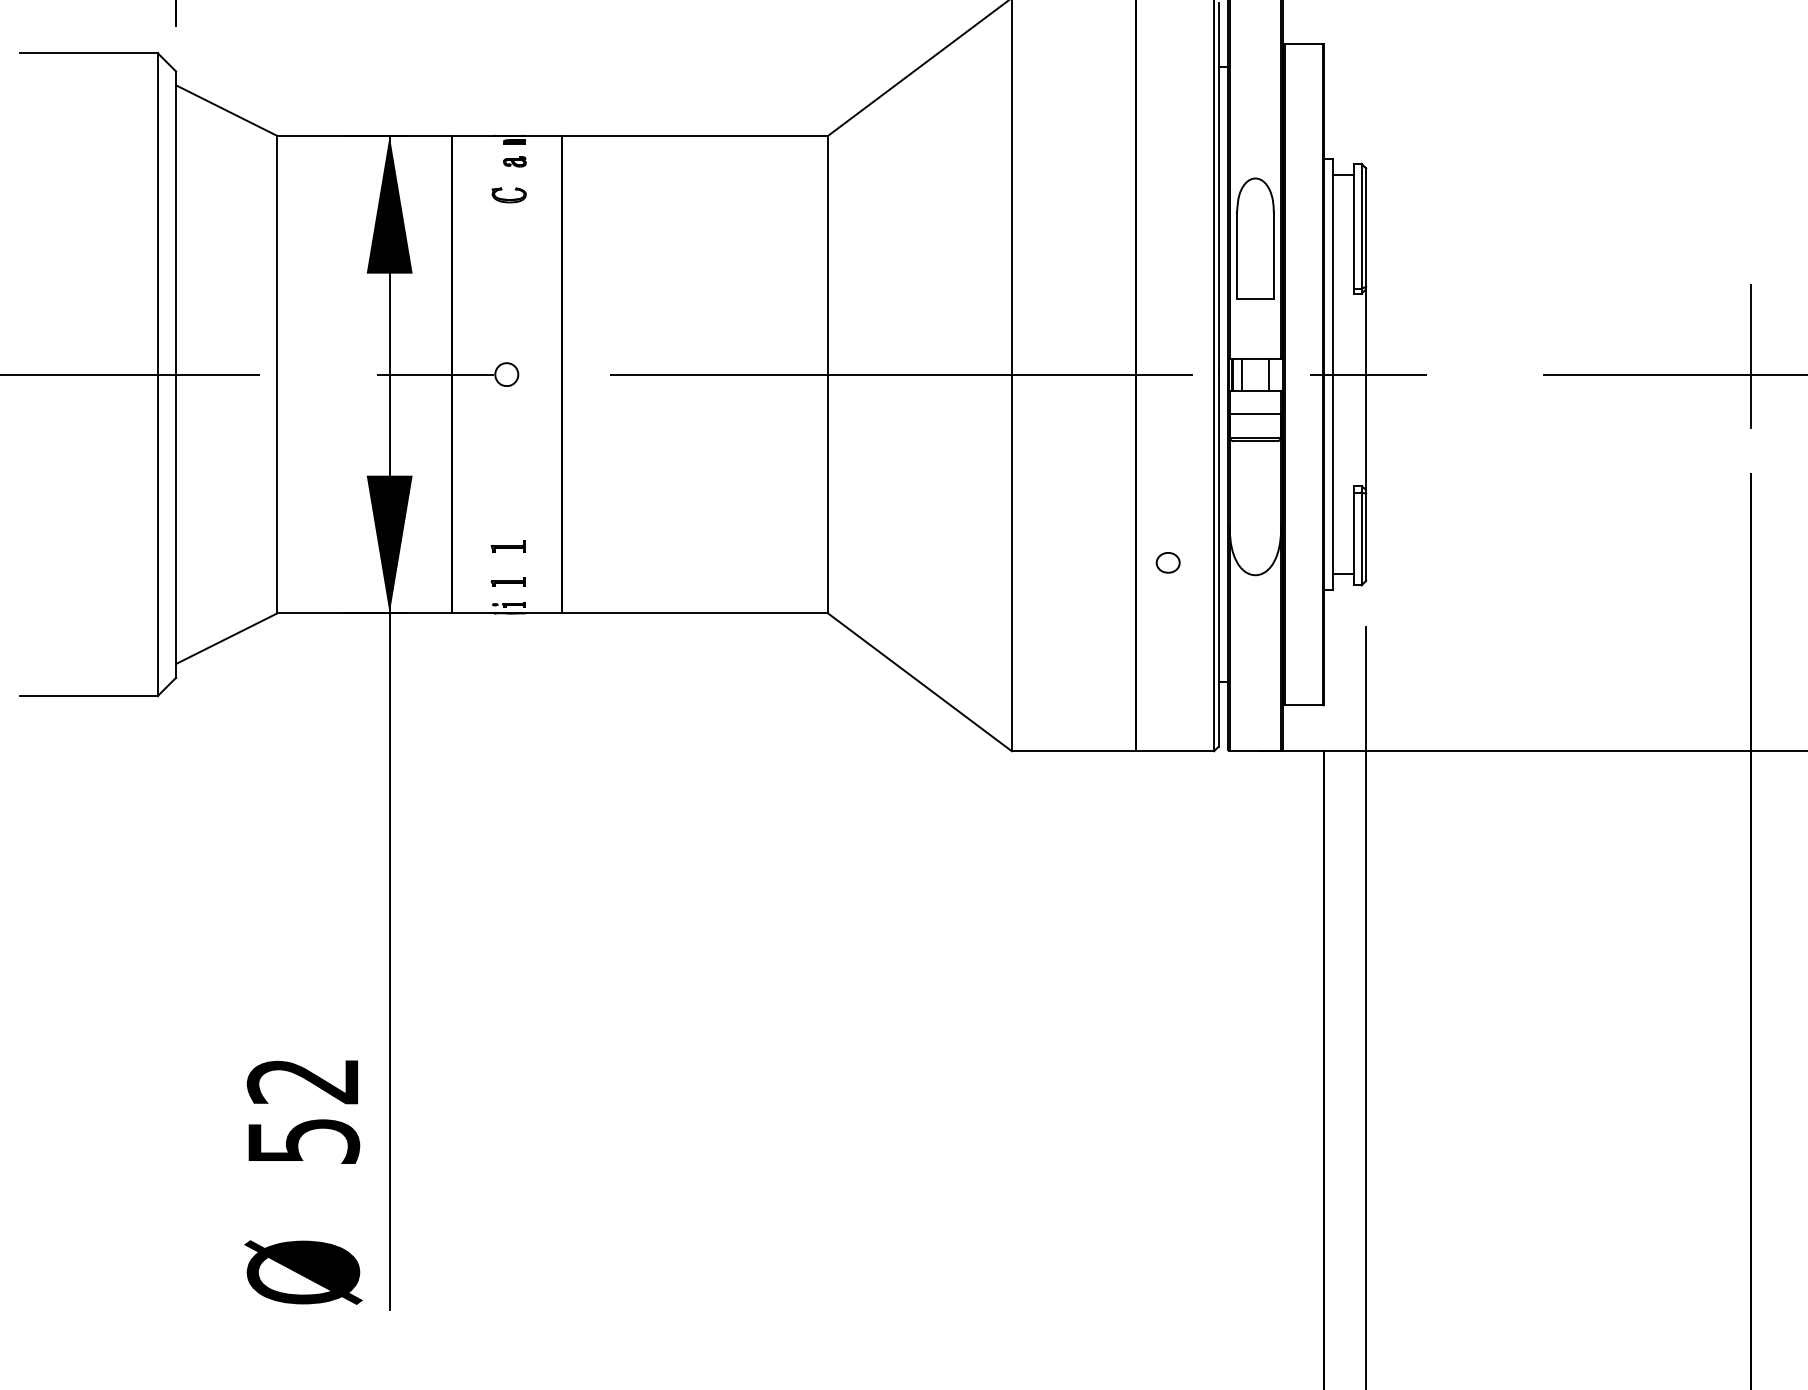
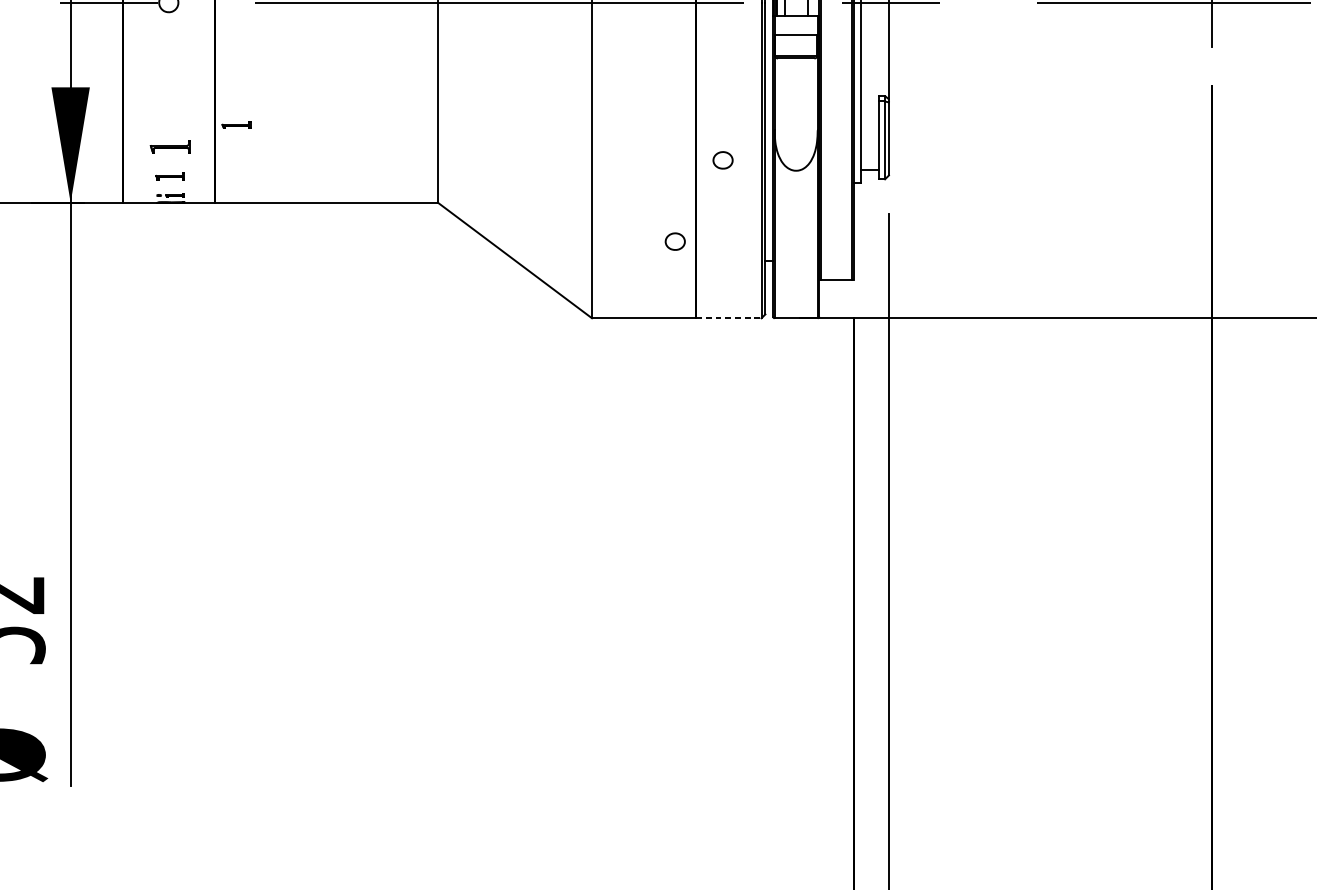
part: (586, 520) -> (235, 124), added
part: (507, 546) -> (169, 146), size x1.4
part: (1110, 659) -> (674, 241), added
line: (1175, 751) -> (729, 318), solid -> dashed

